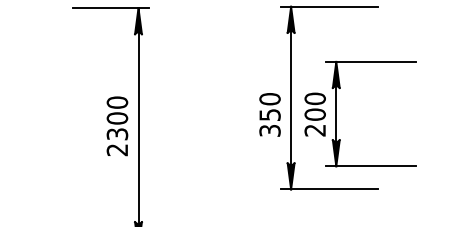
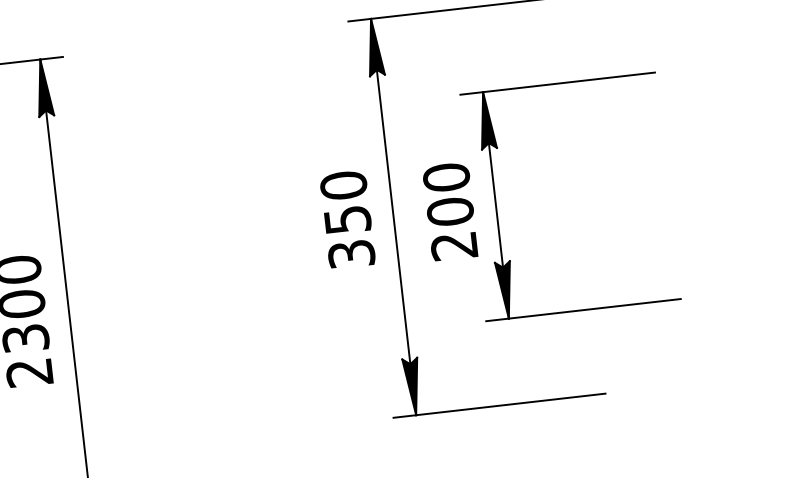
part: (336, 113) -> (496, 204), moved
text: (269, 114) -> (346, 218), moved

